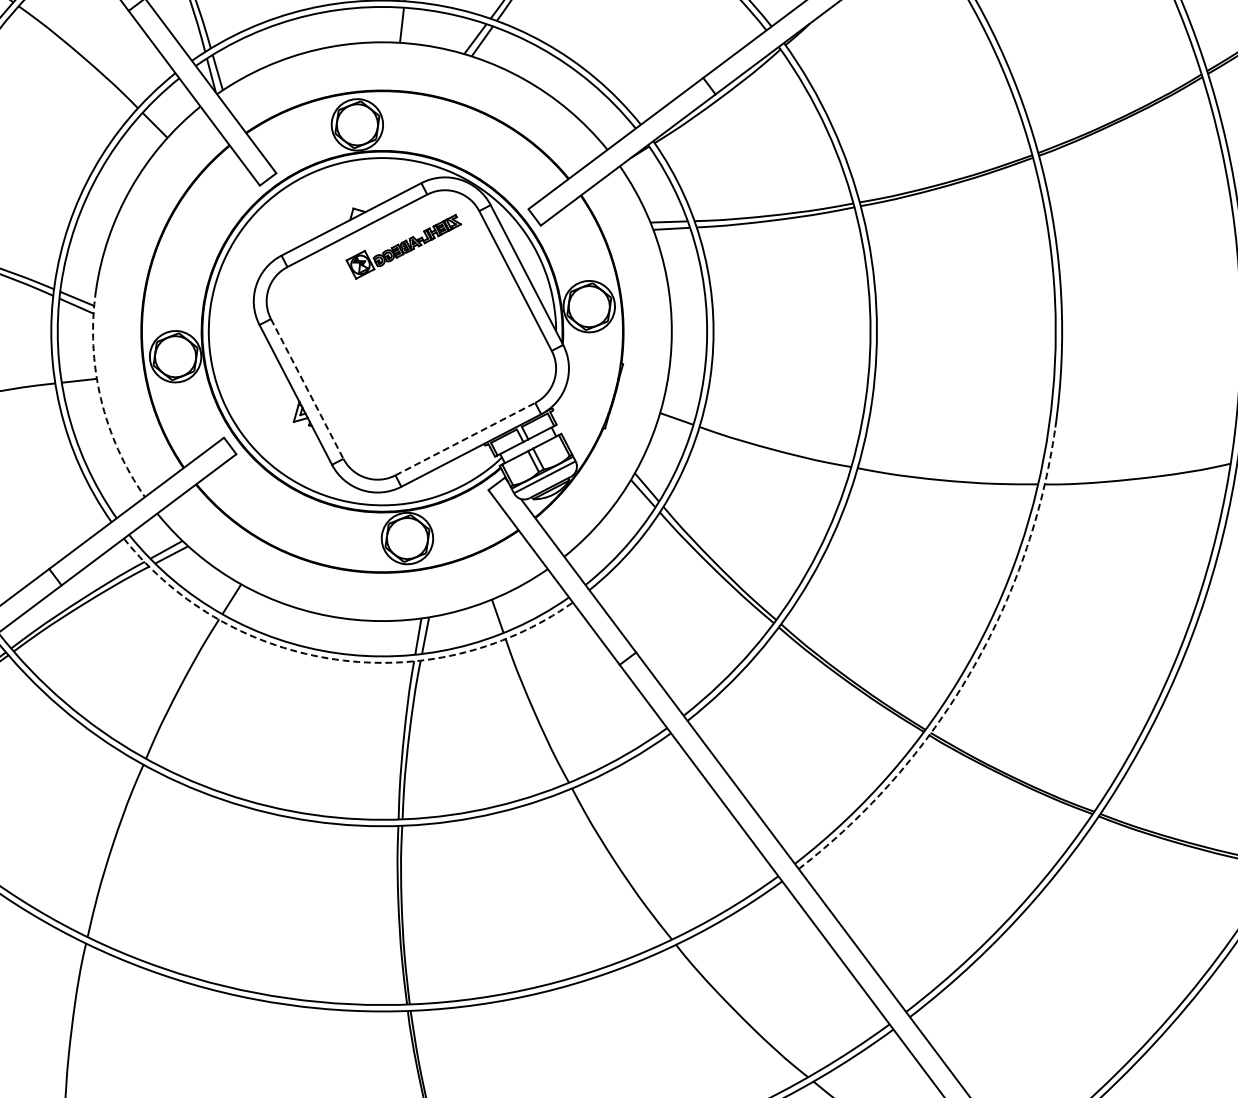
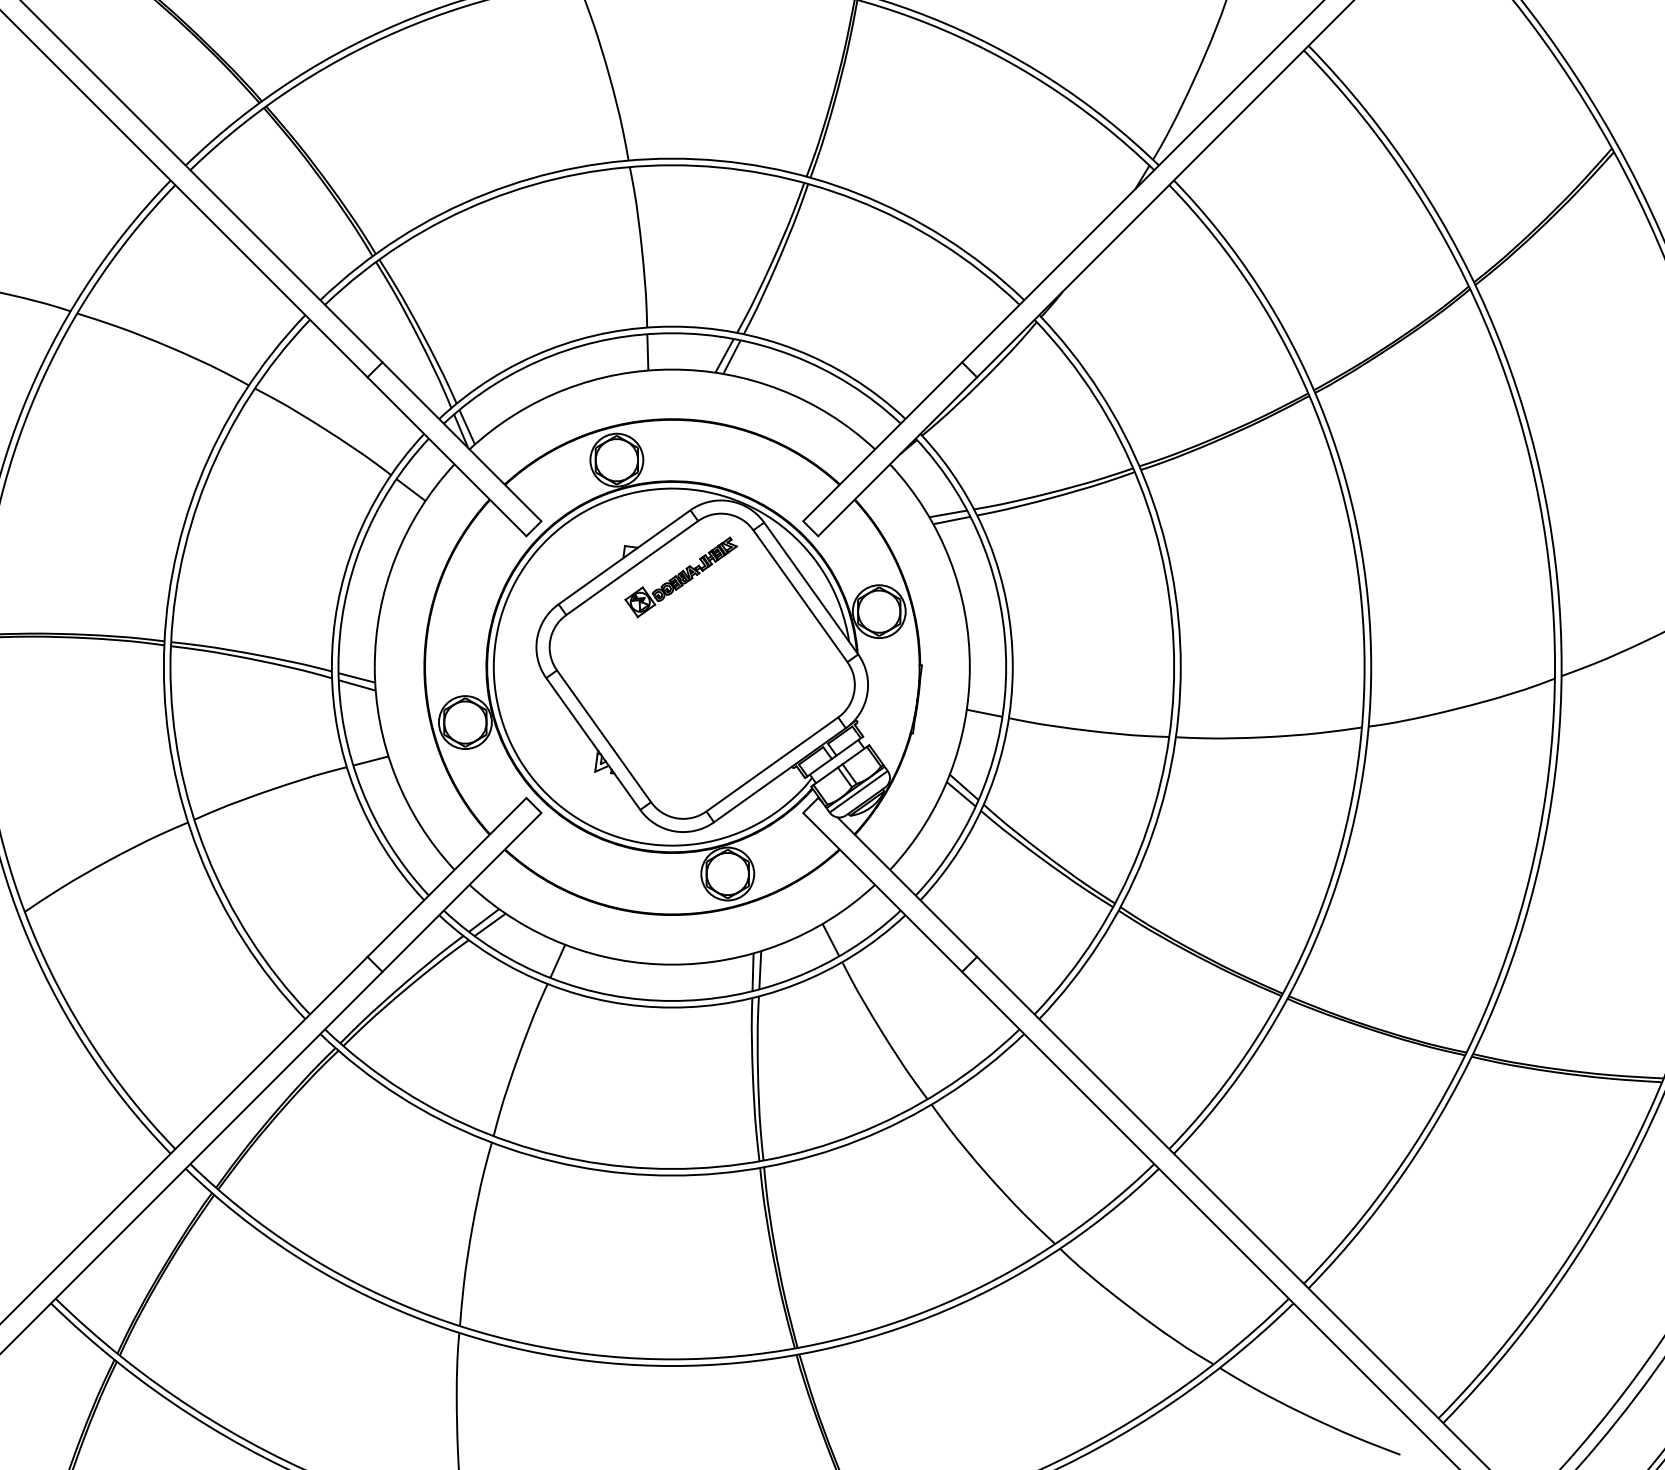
line: (307, 389) -> (604, 736), dashed -> solid
arc: (100, 399) -> (395, 776), dashed -> solid
line: (465, 439) -> (772, 764), dashed -> solid
arc: (335, 659) -> (672, 1007), dashed -> solid
arc: (970, 673) -> (1320, 929), dashed -> solid

